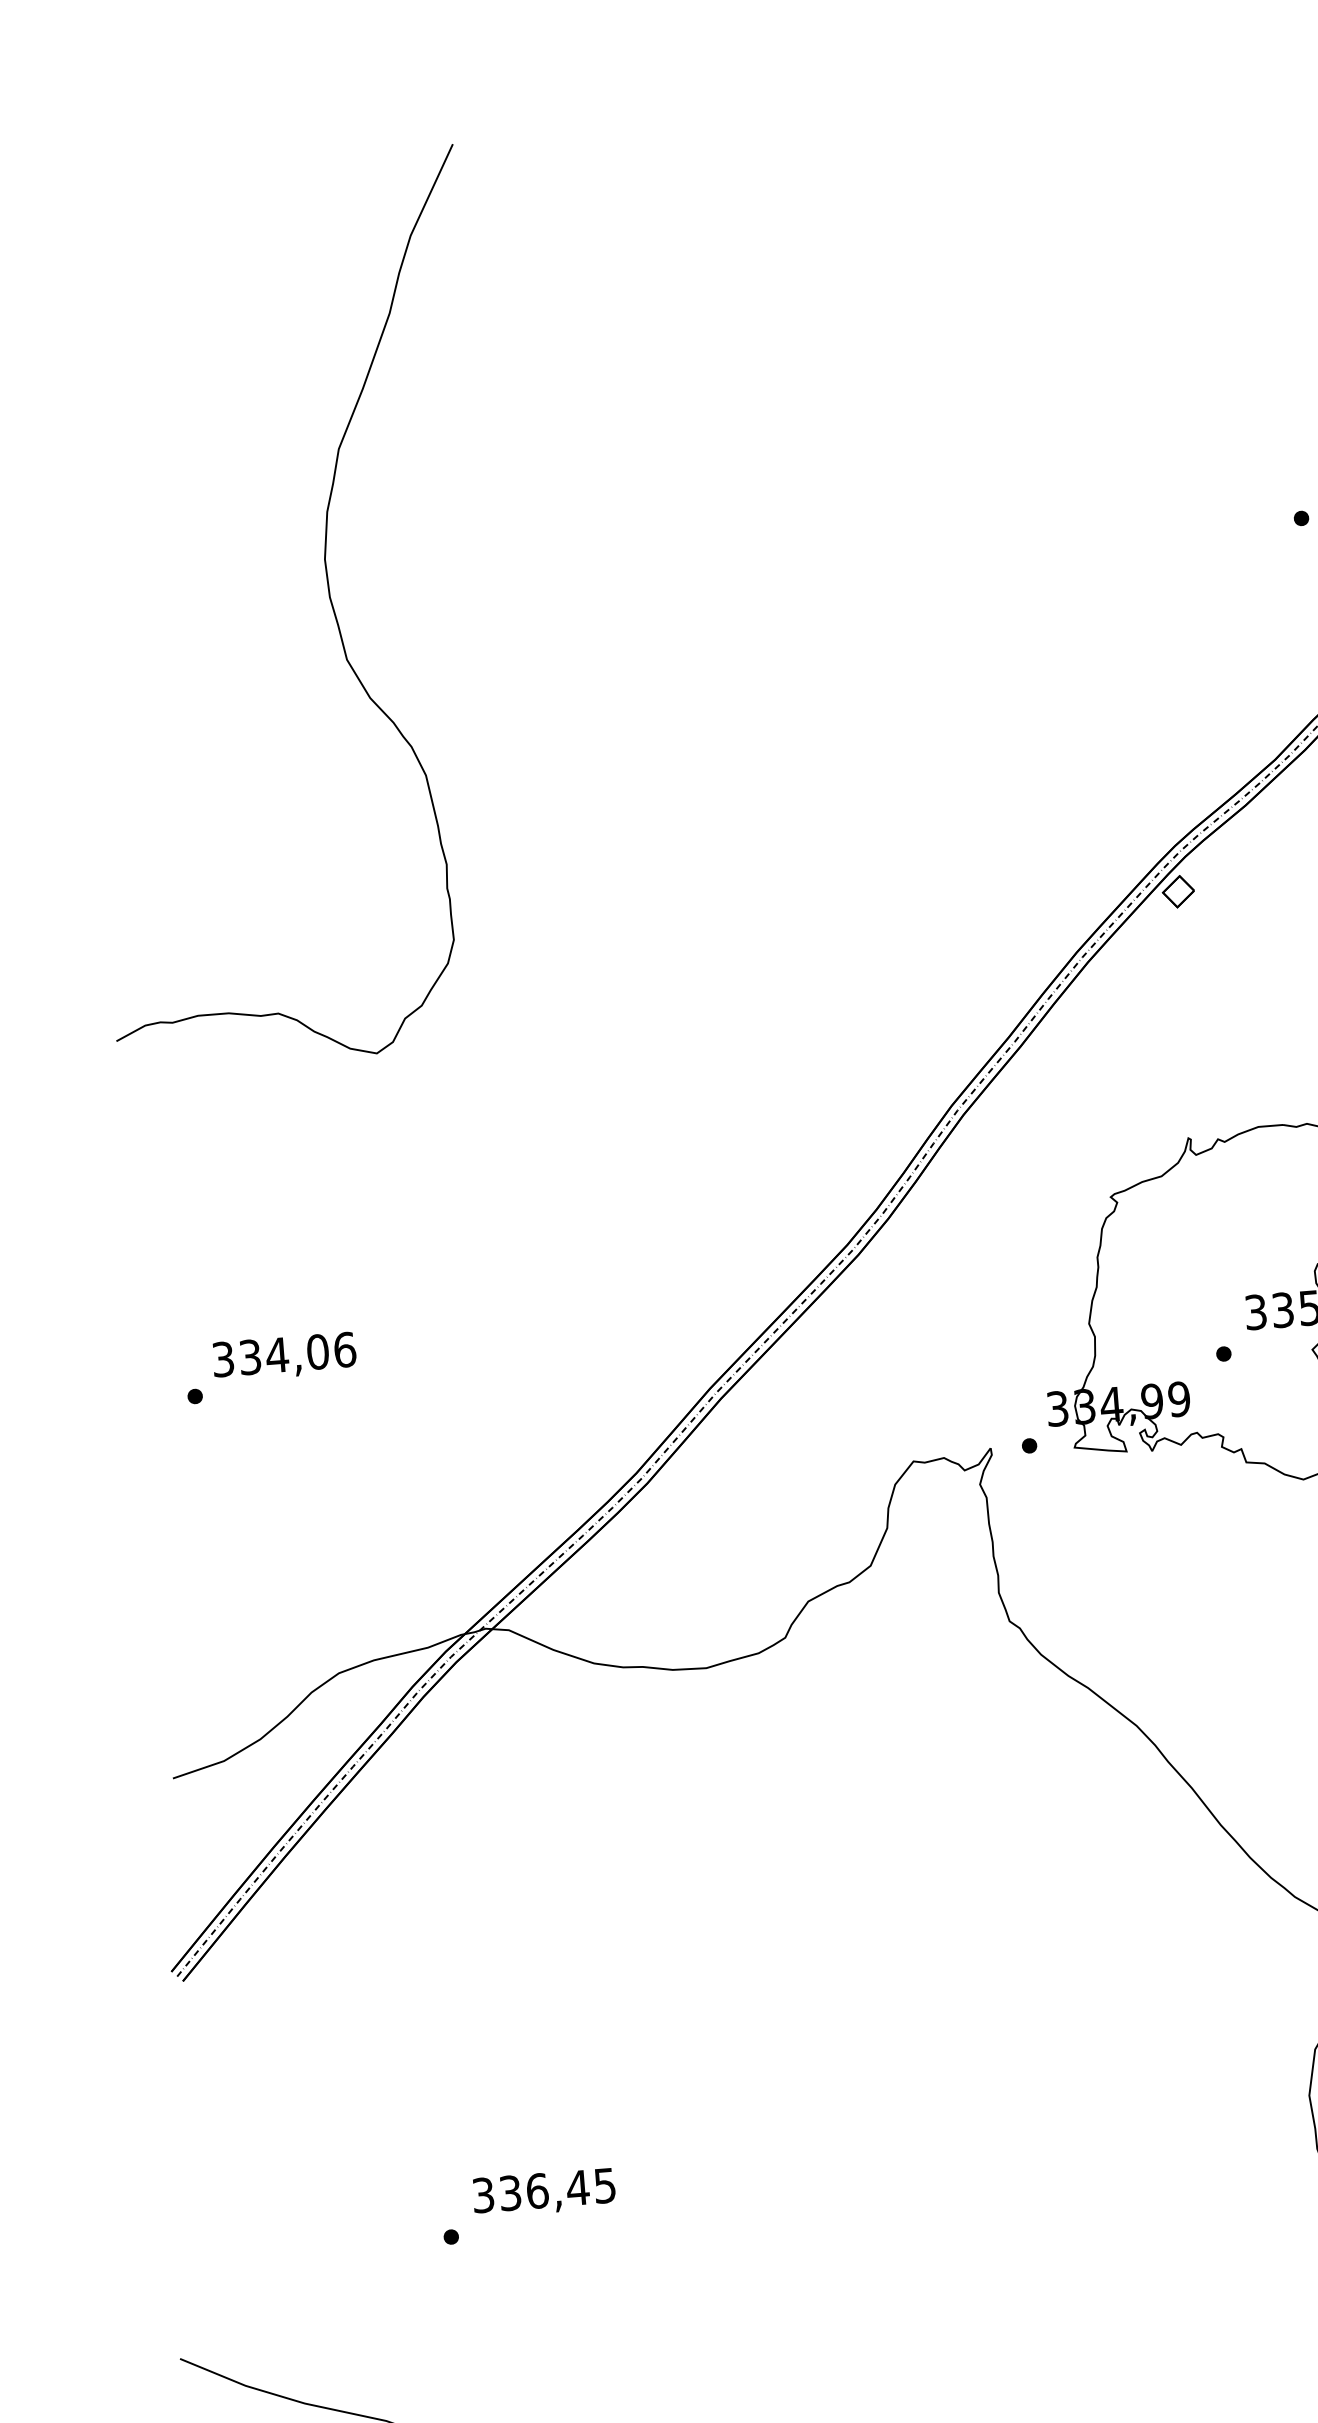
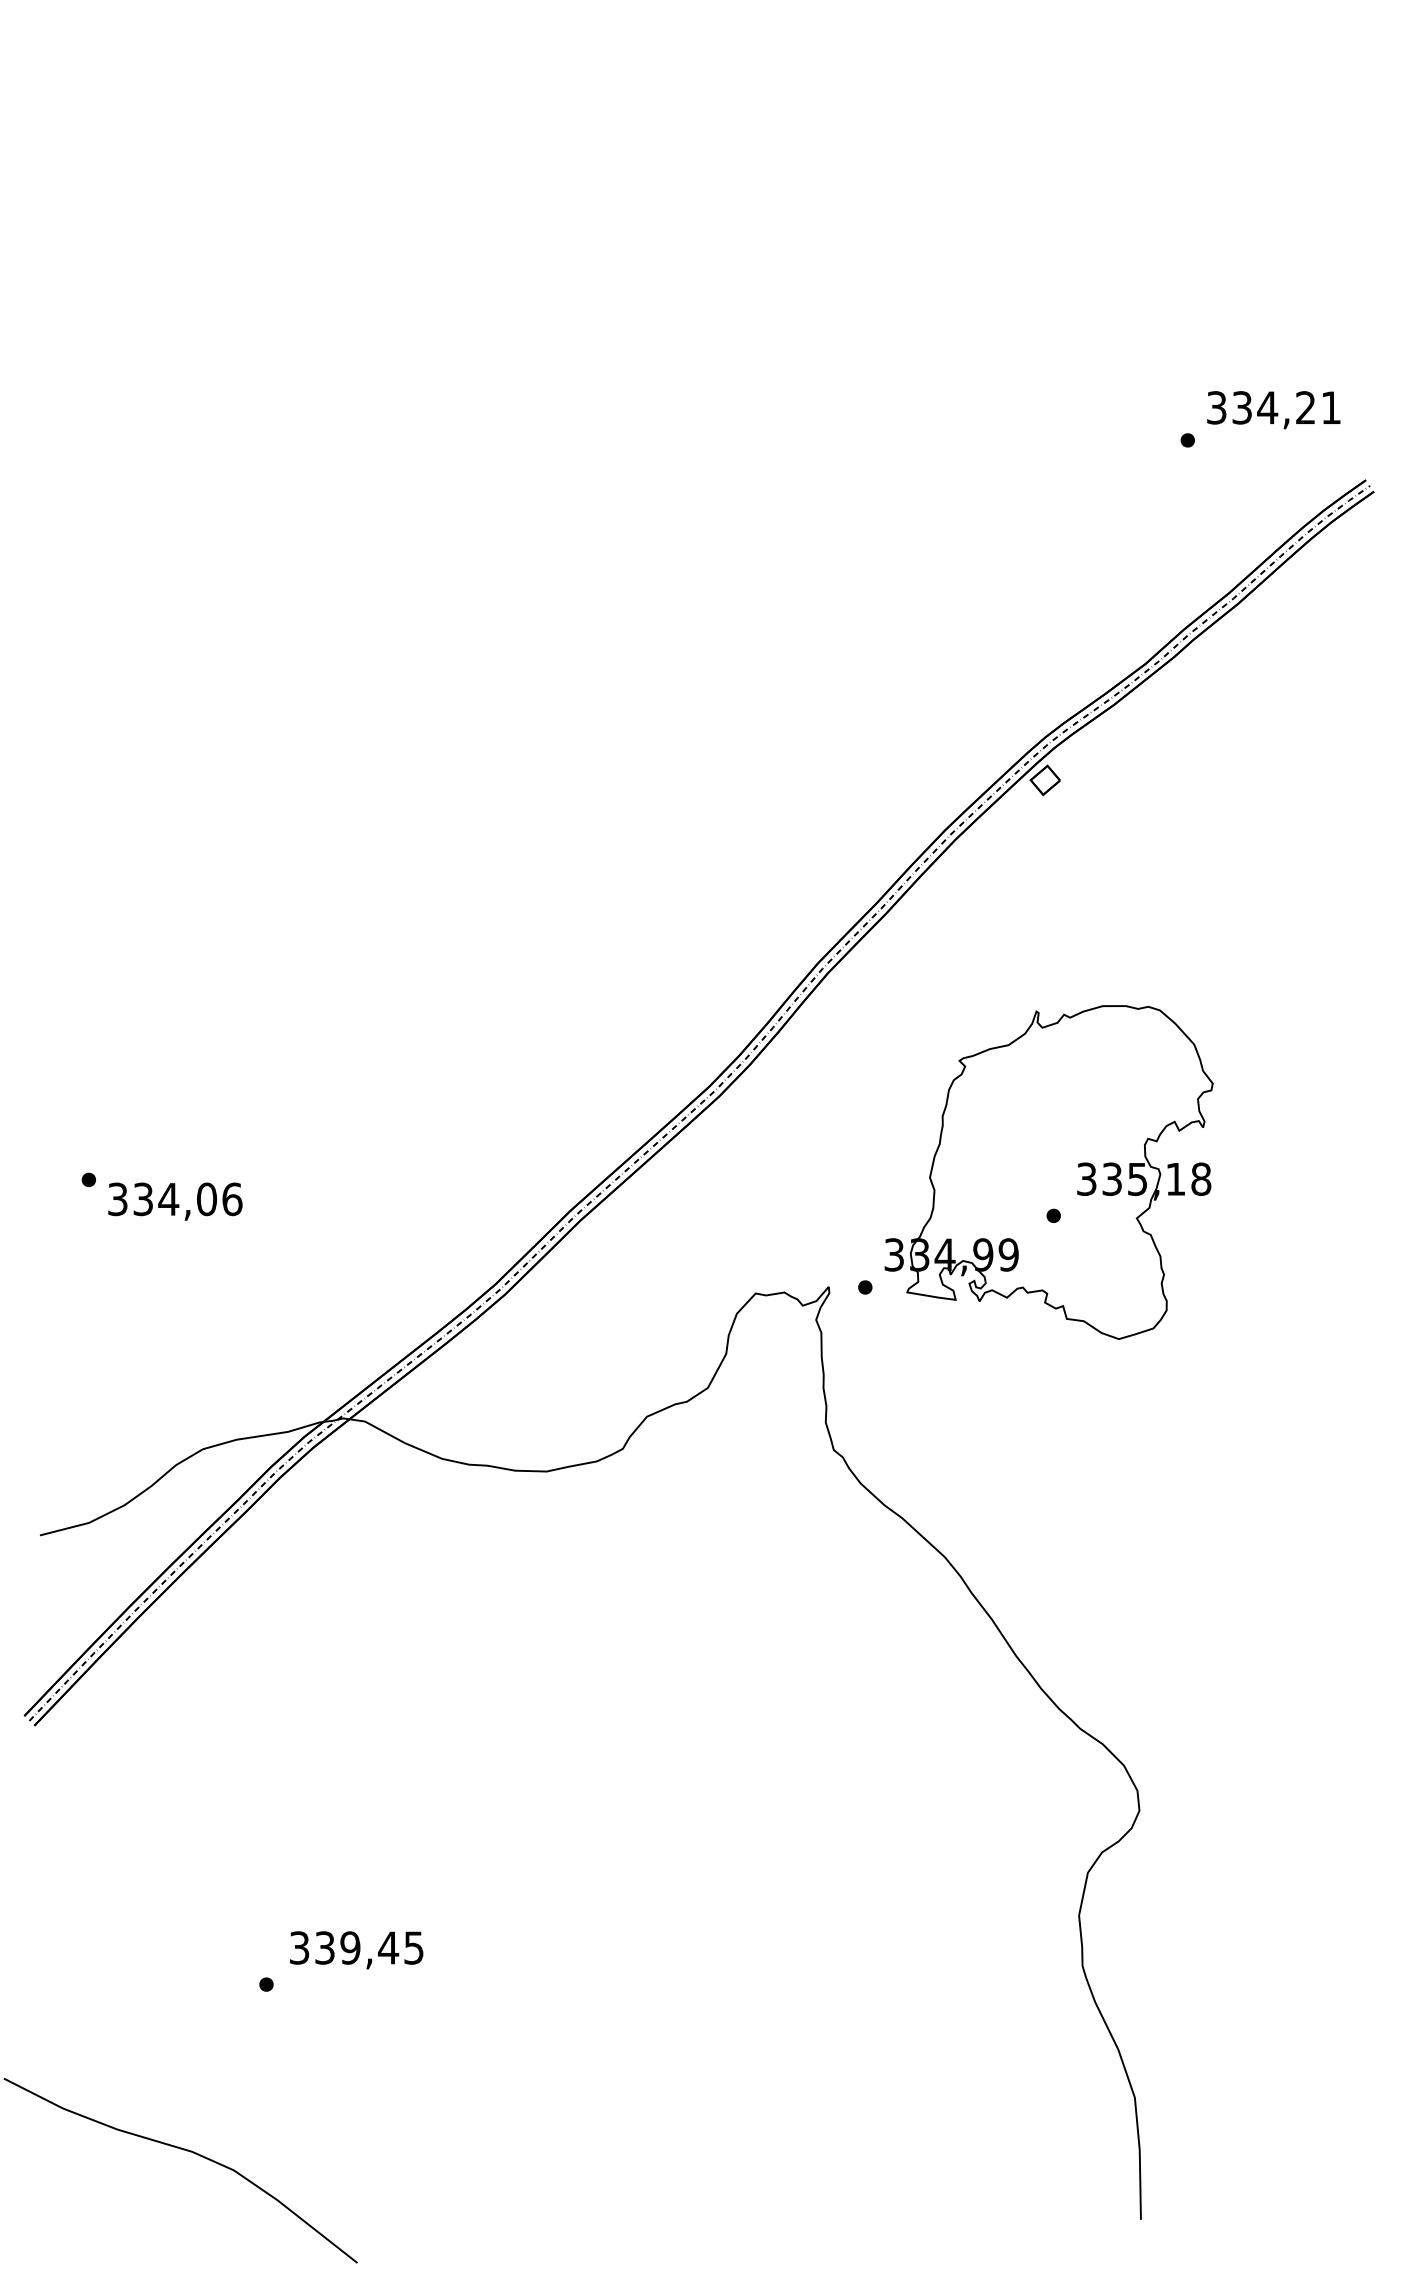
curve: (328, 598) -> (272, 443), removed
text: (284, 1356) -> (175, 1201), moved
text: (537, 2190) -> (350, 1947), 336,45 -> 339,45

